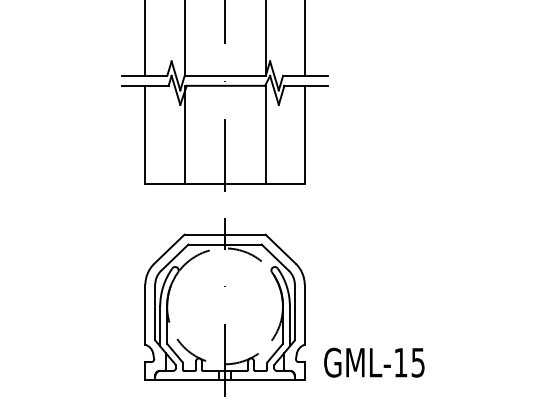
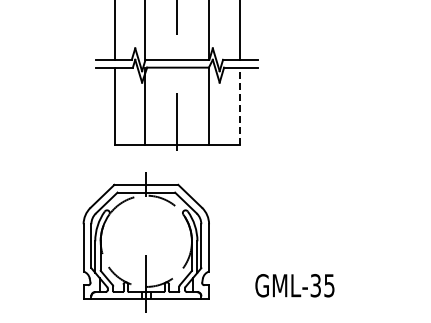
line: (305, 135) -> (240, 106), solid -> dashed
part: (223, 307) -> (145, 242), moved
text: (400, 362) -> (315, 285), GML-15 -> GML-35

